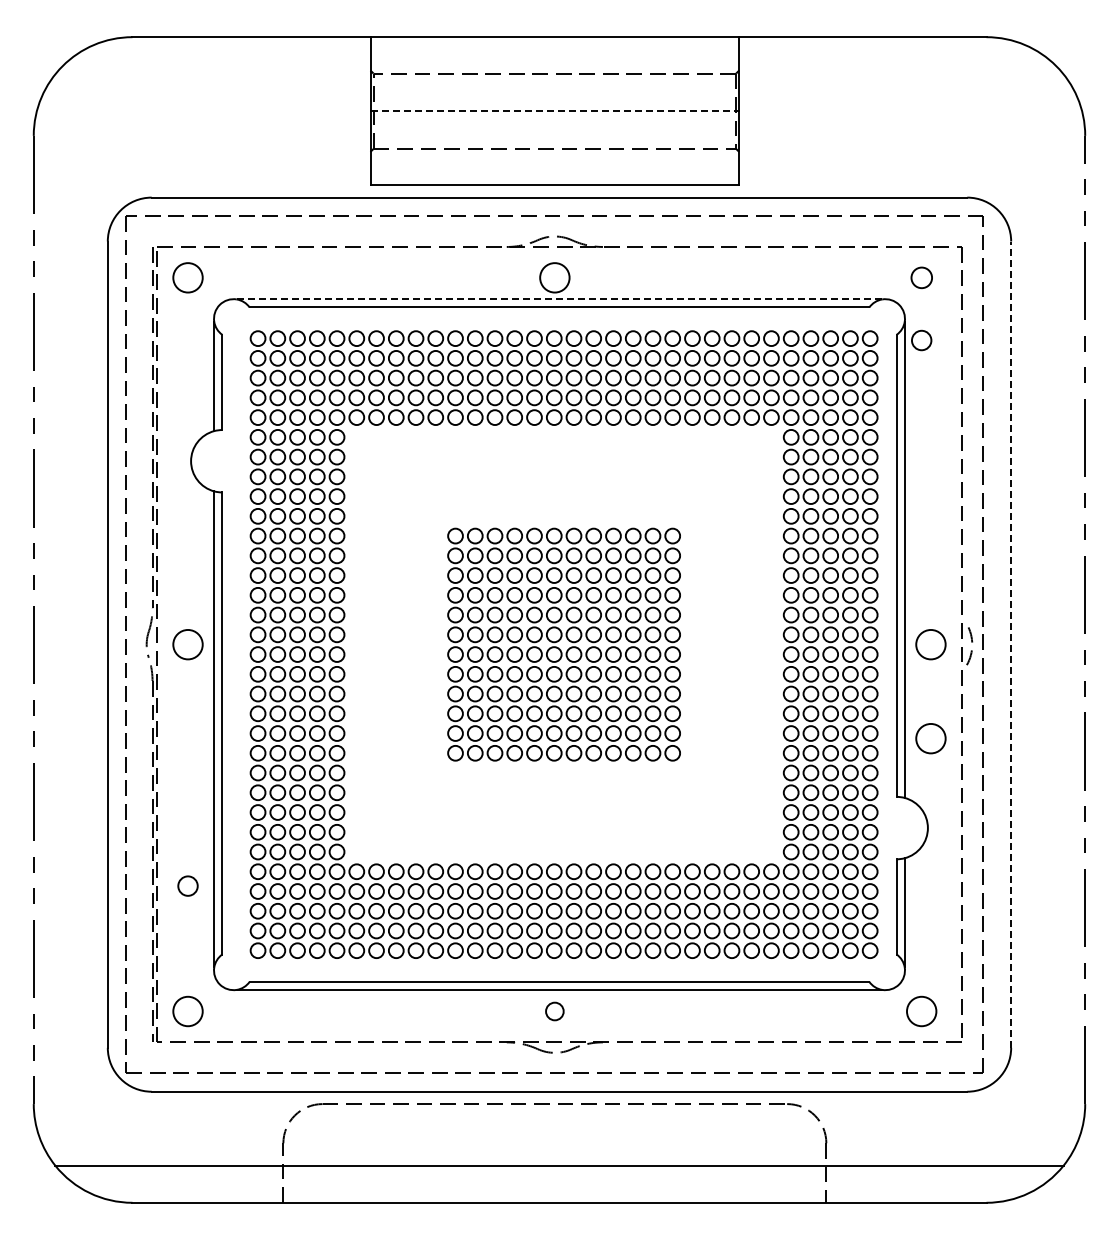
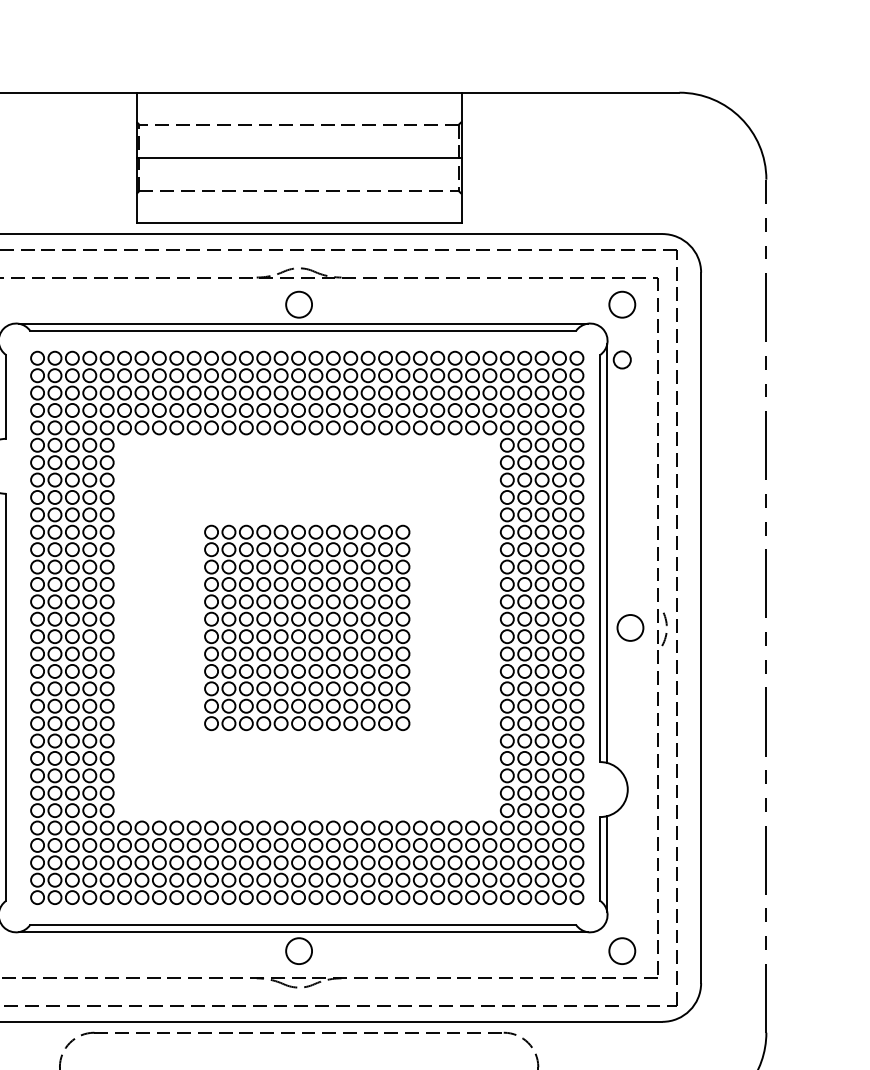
line: (555, 111) -> (299, 158), dashed -> solid
circle: (921, 277) -> (622, 304), size x1.43
line: (559, 299) -> (303, 323), dashed -> solid
line: (1011, 644) -> (701, 627), dashed -> solid
circle: (930, 738) -> (630, 710), removed
circle: (554, 1011) -> (298, 951), size x1.67

